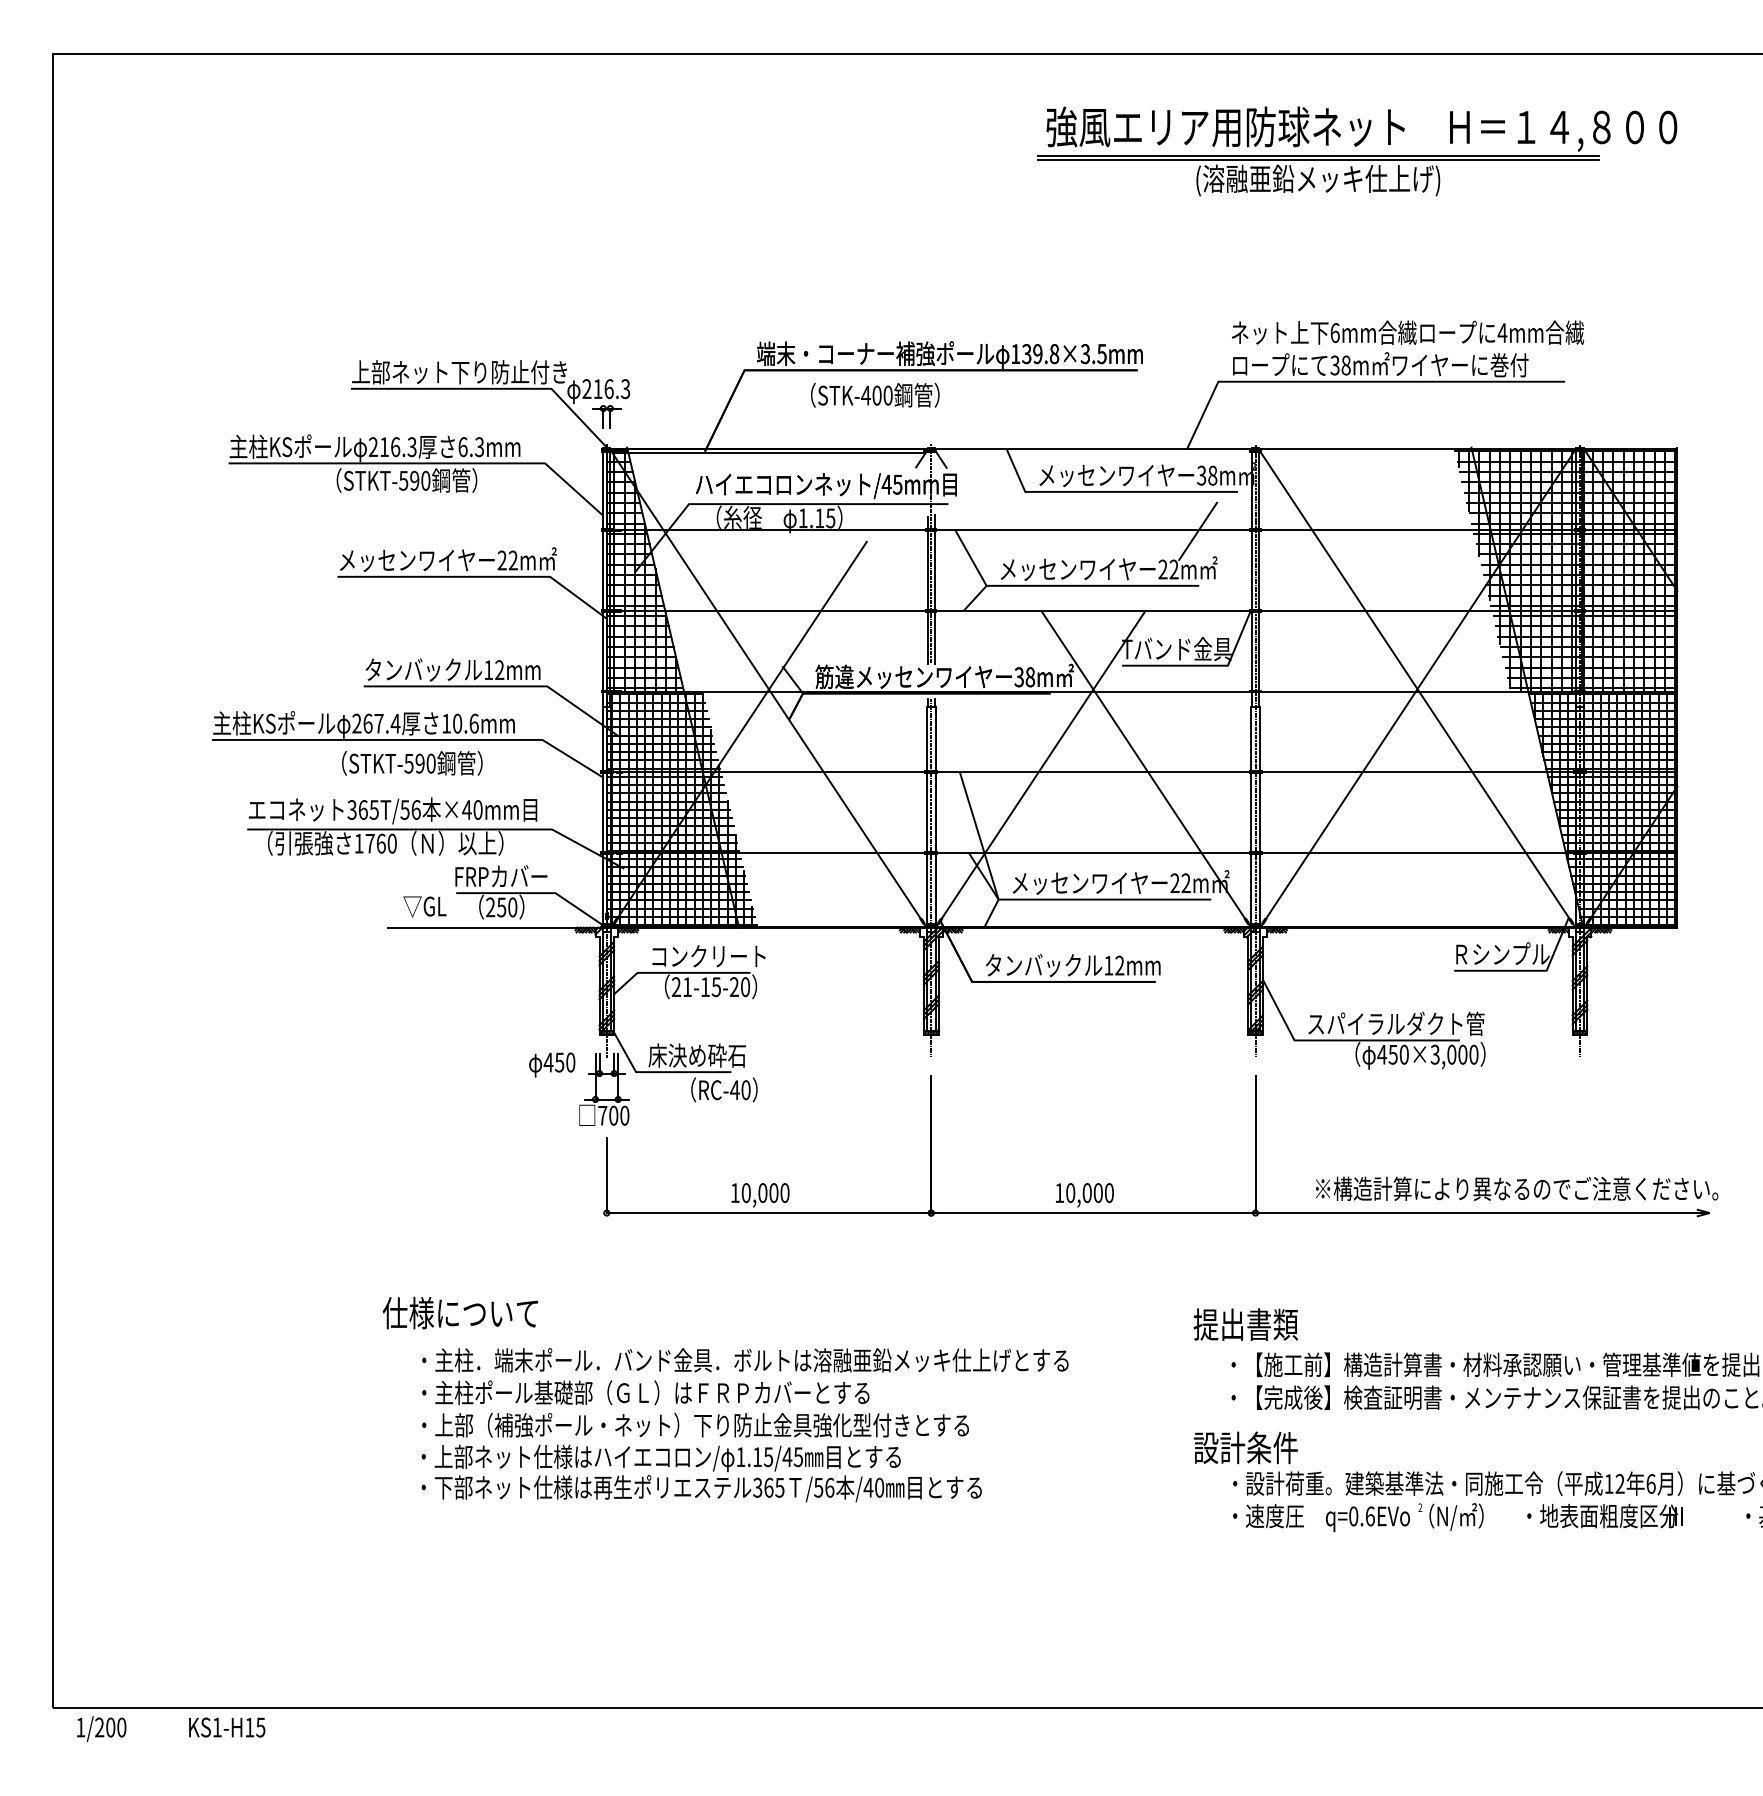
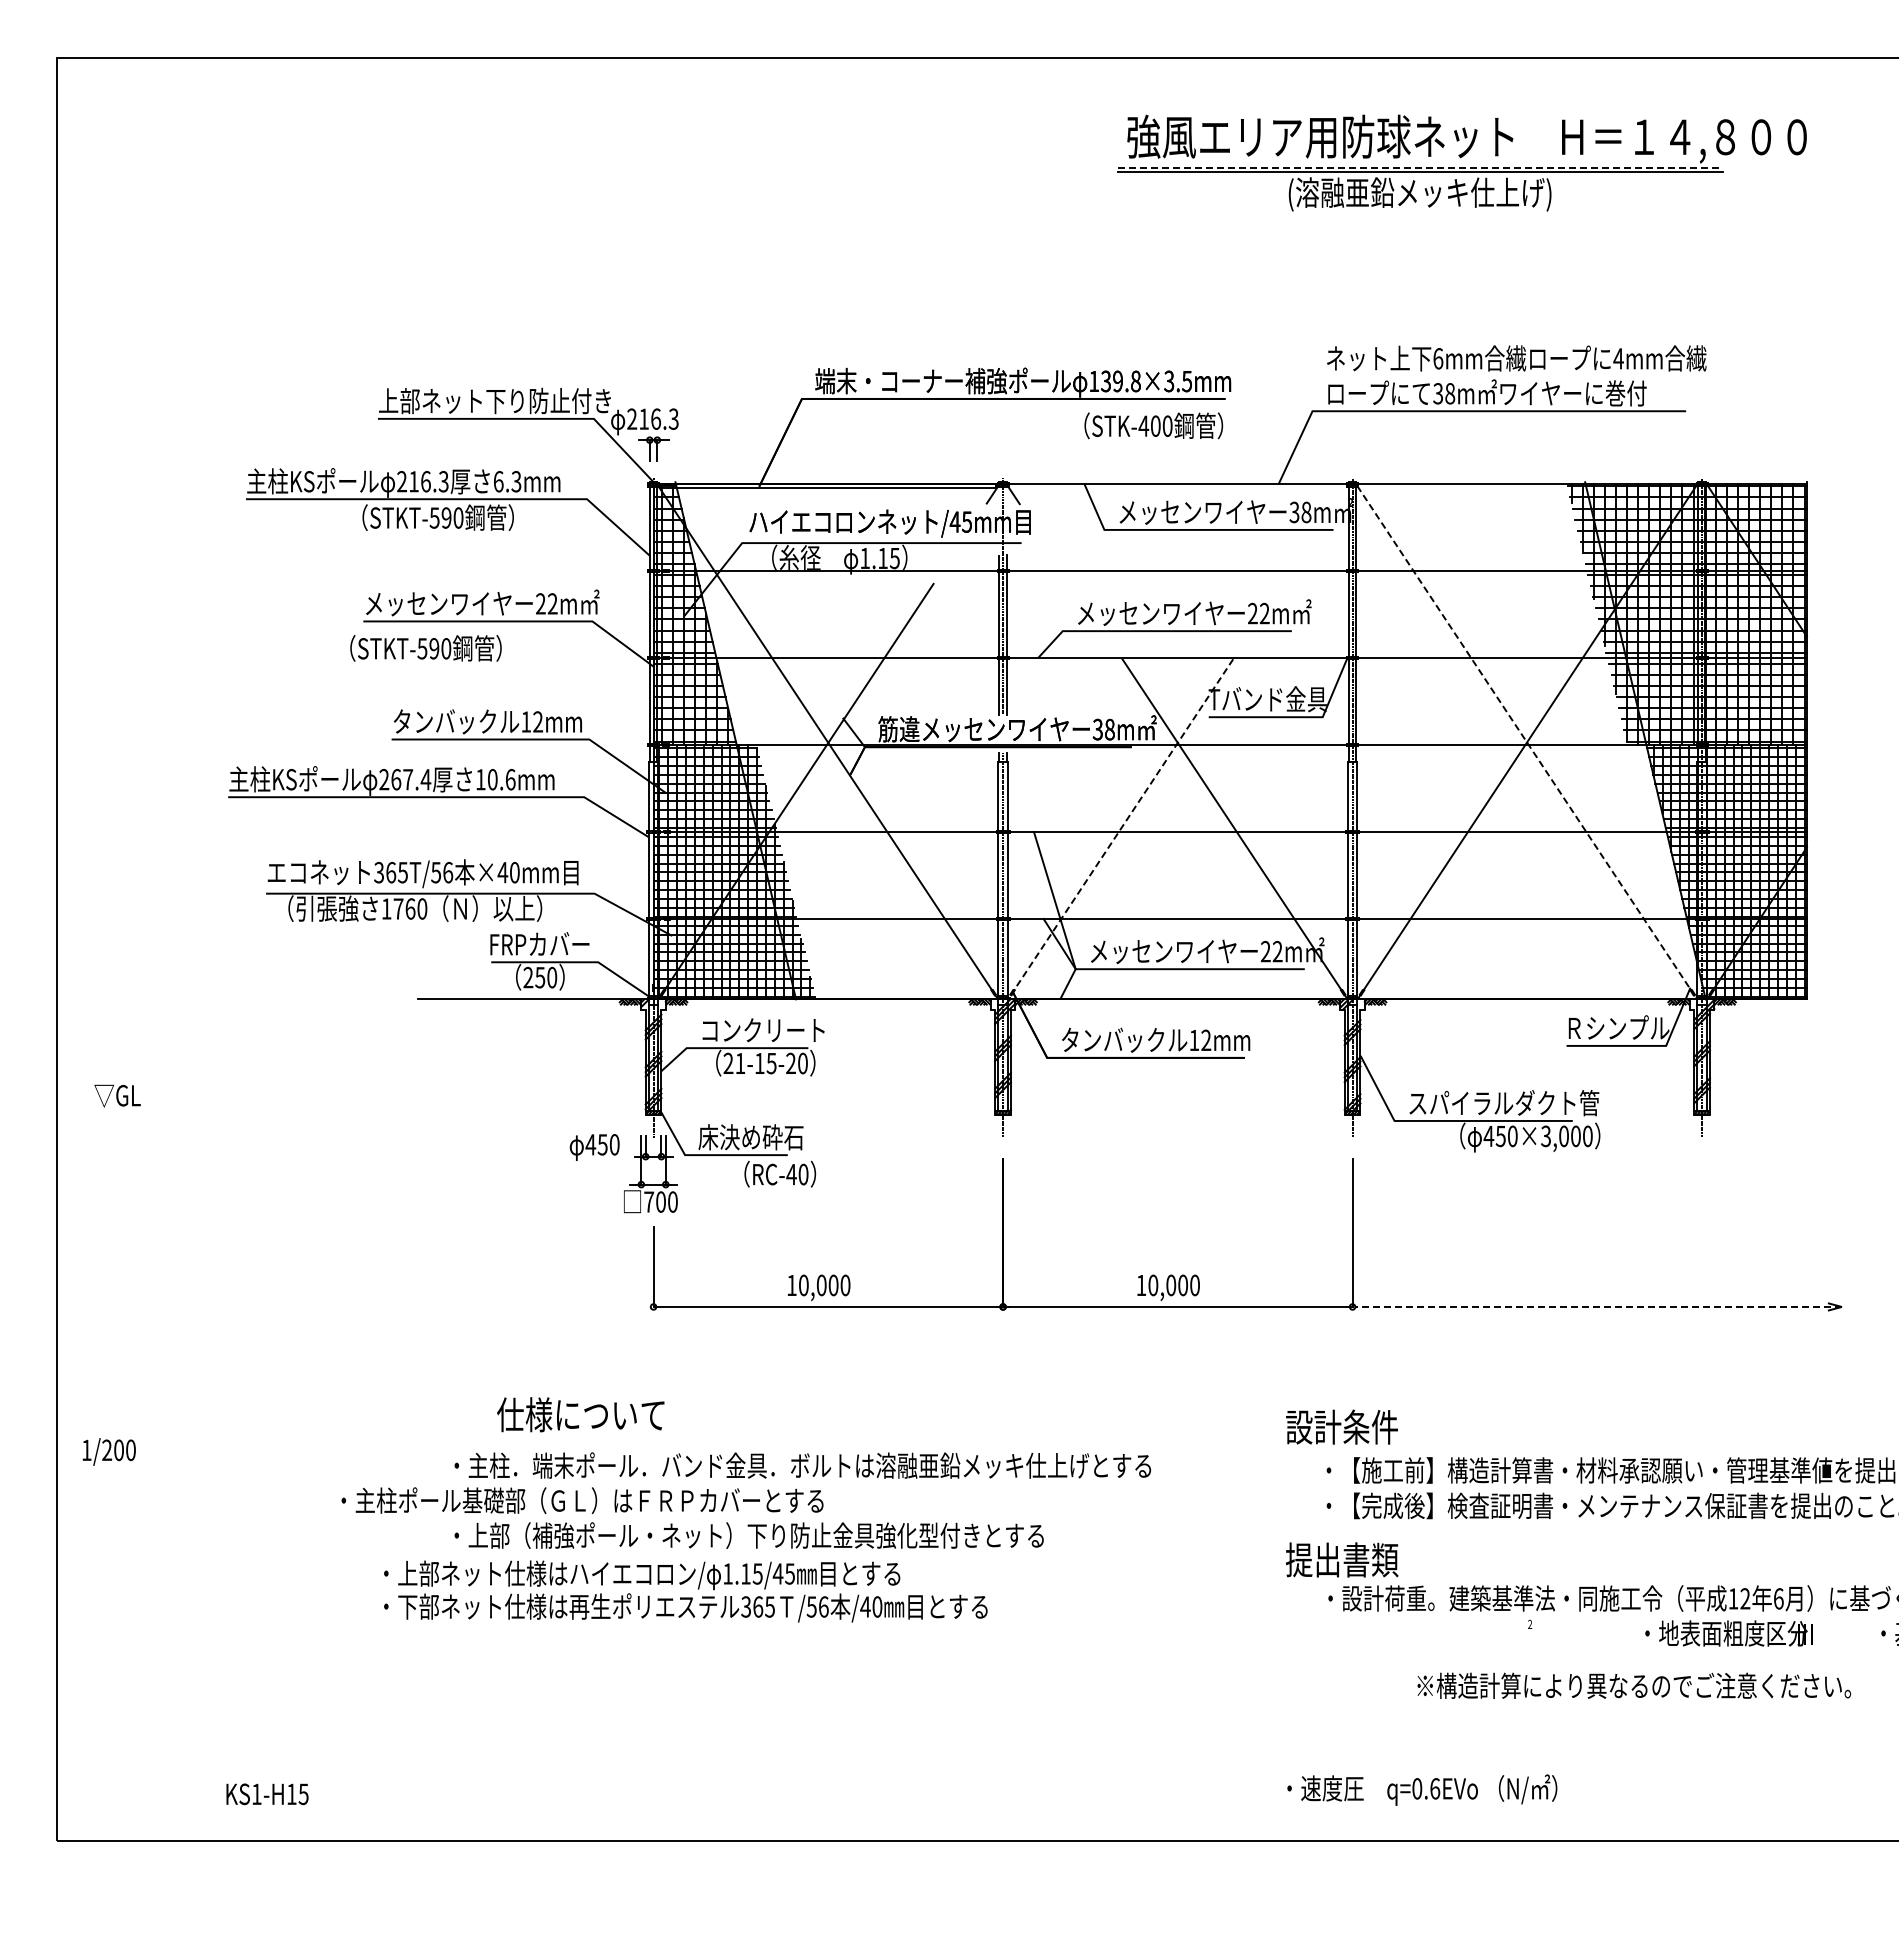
line: (1318, 155) -> (1420, 167), solid -> dashed
text: (875, 394) -> (1153, 425), moved
line: (1197, 531) -> (1290, 572), removed
line: (970, 558) -> (1045, 601), removed
line: (1417, 689) -> (1527, 742), solid -> dashed
text: (411, 763) -> (425, 648), moved
line: (1040, 769) -> (1120, 829), solid -> dashed
text: (424, 906) -> (117, 1095), moved
text: (1517, 1188) -> (1634, 1685), moved
line: (1483, 1212) -> (1598, 1306), solid -> dashed
text: (460, 1312) -> (580, 1414), moved
text: (1246, 1323) -> (1342, 1426), 提出書類 -> 設計条件
text: (645, 1392) -> (582, 1500), moved
text: (1246, 1447) -> (1342, 1559), 設計条件 -> 提出書類
text: (701, 1473) -> (685, 1591), moved
text: (1358, 1517) -> (1422, 1789), moved
text: (227, 1727) -> (267, 1794), moved
text: (100, 1728) -> (108, 1451), moved

